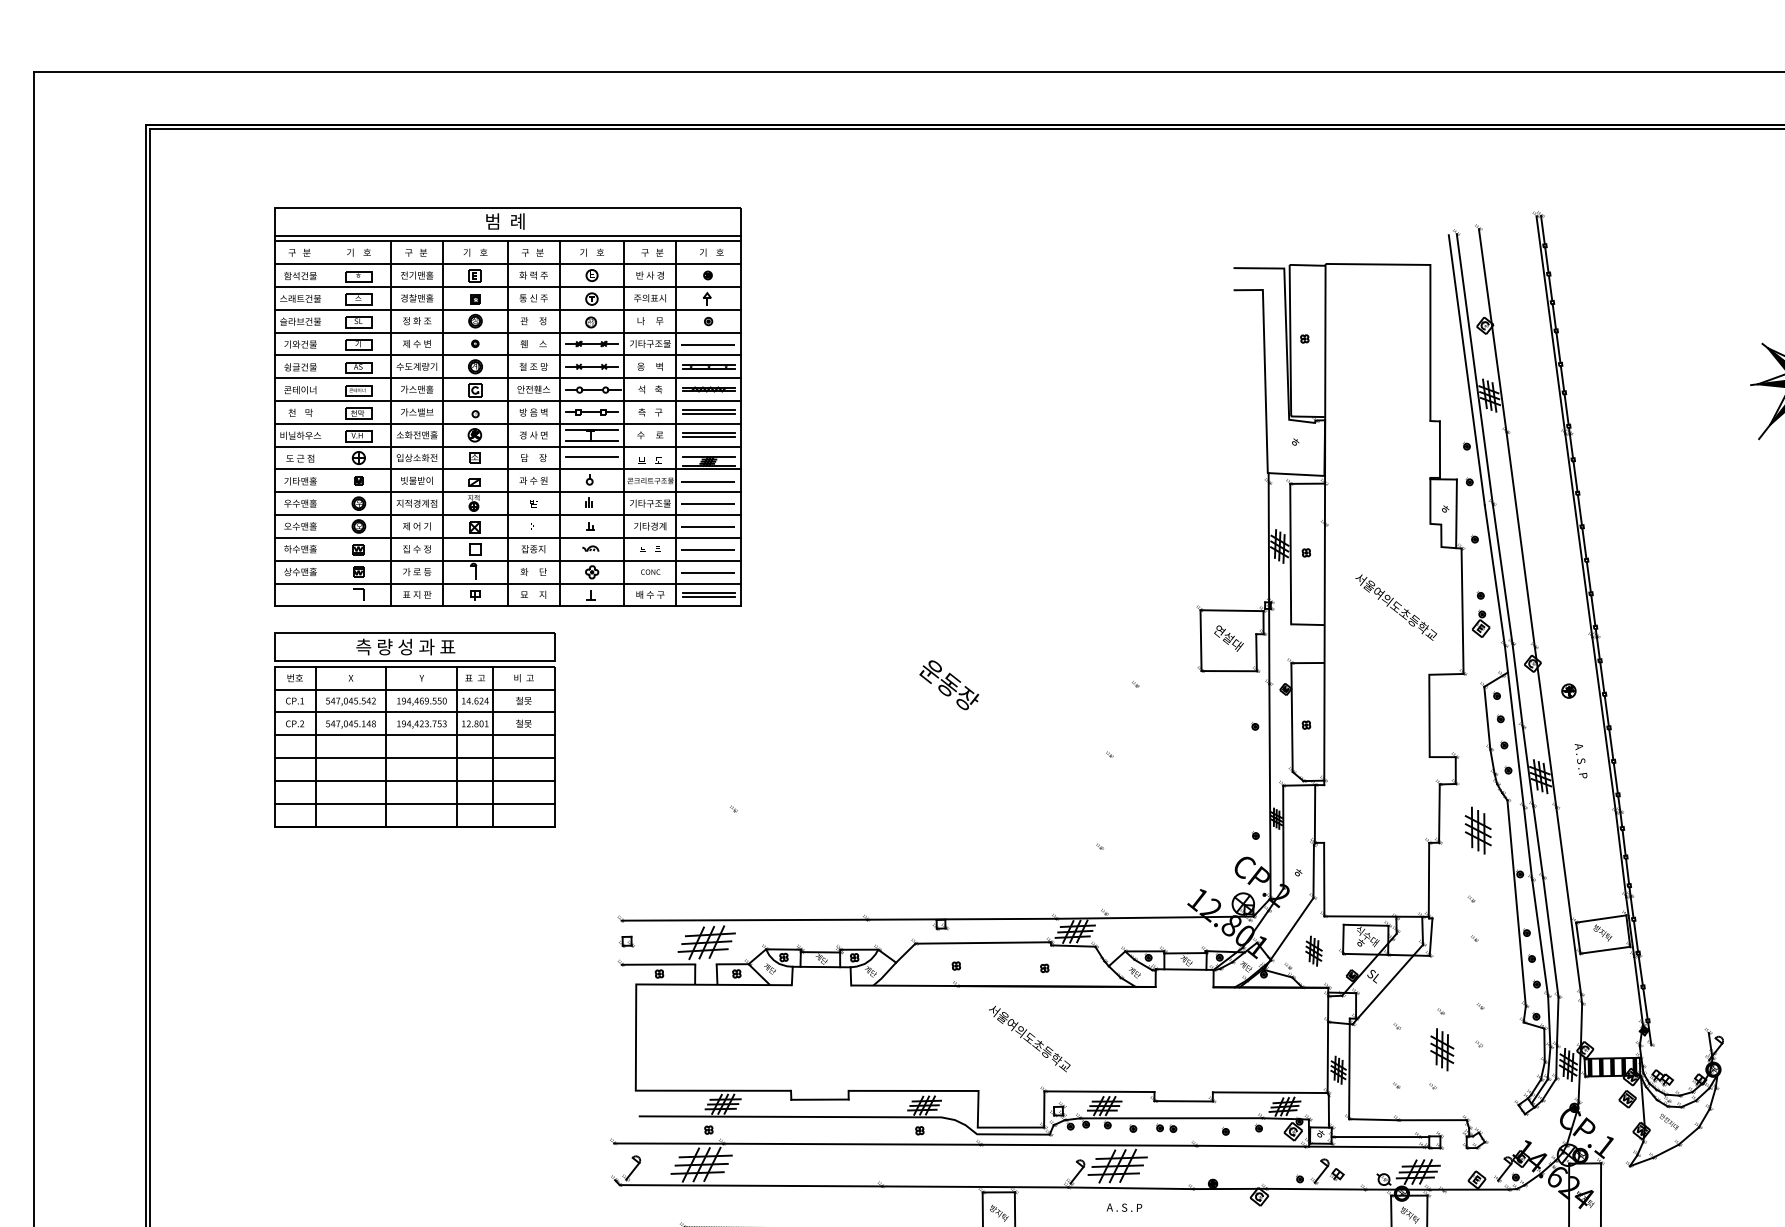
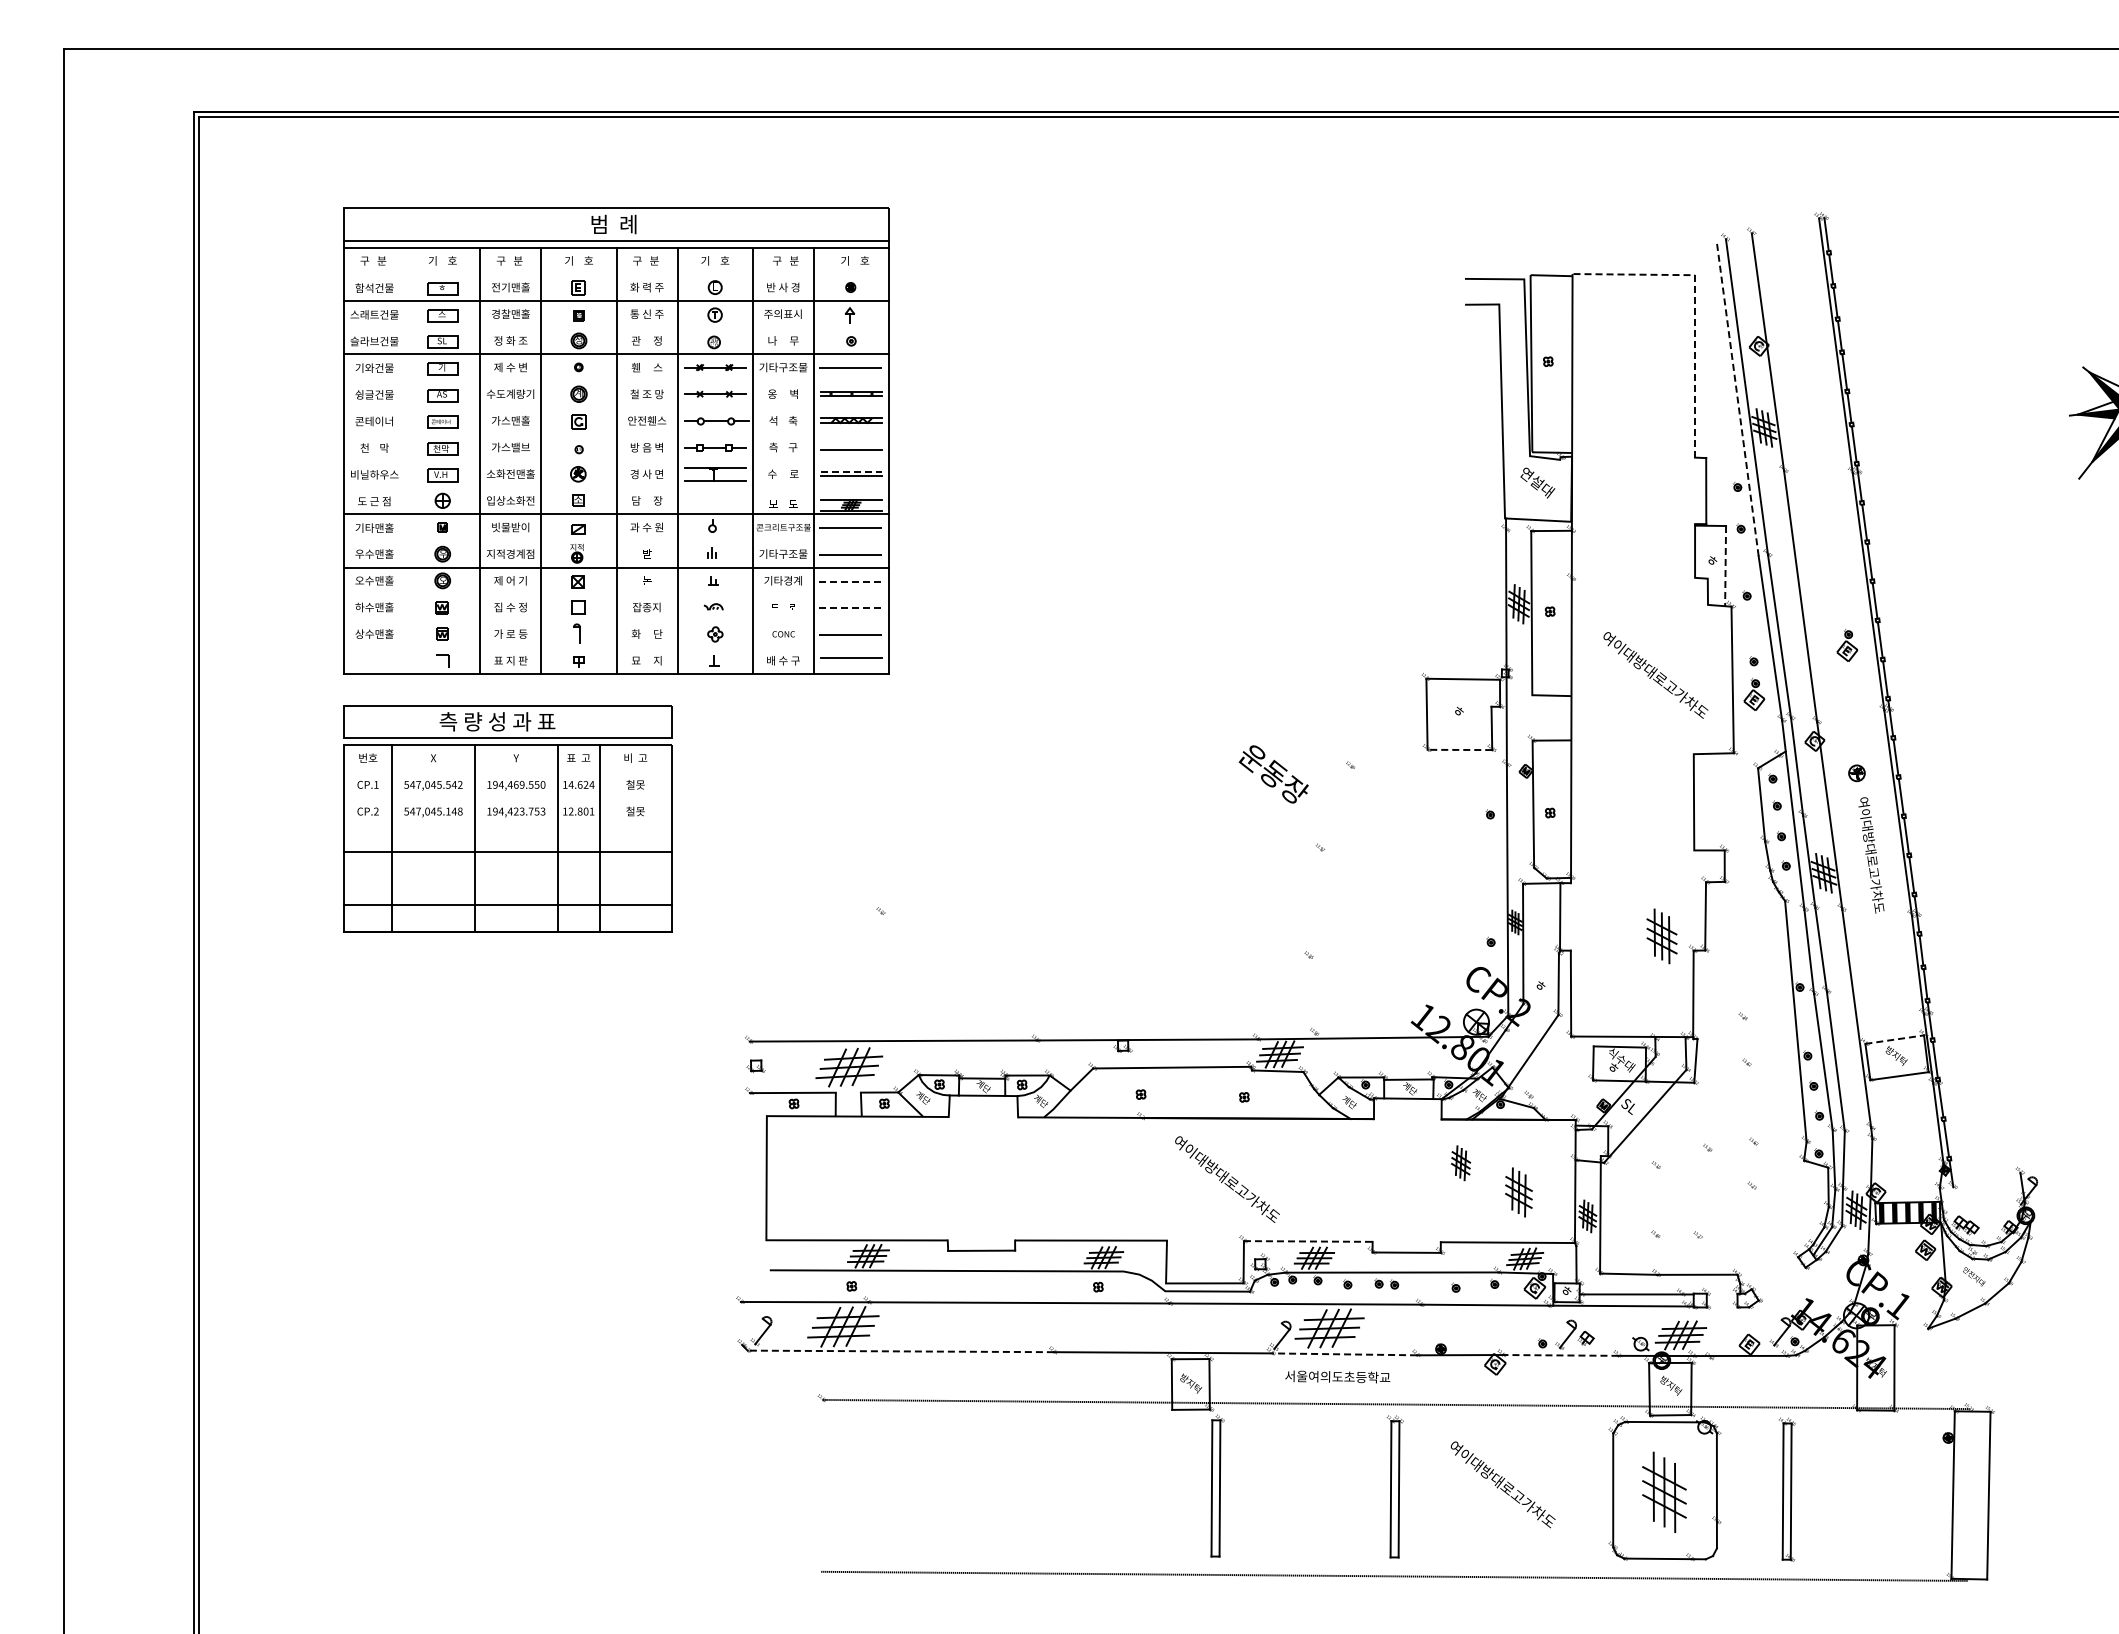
line: (507, 264) -> (616, 274), removed
line: (1430, 290) -> (1695, 304), solid -> dashed
line: (507, 309) -> (616, 327), removed
line: (507, 355) -> (616, 380), removed
line: (1466, 369) -> (1737, 397), solid -> dashed
line: (507, 378) -> (616, 407), removed
line: (507, 401) -> (616, 434), removed
line: (708, 410) -> (851, 445), removed
line: (507, 423) -> (616, 460), removed
line: (709, 432) -> (852, 471), solid -> dashed
text: (1295, 442) -> (1537, 482), ㅎ -> 연설대
line: (507, 446) -> (616, 487), removed
line: (592, 457) -> (715, 500), removed
line: (507, 491) -> (616, 540), removed
line: (1456, 514) -> (1725, 566), solid -> dashed
line: (707, 527) -> (850, 581), solid -> dashed
line: (507, 538) -> (616, 594), removed
line: (707, 550) -> (850, 608), solid -> dashed
line: (507, 560) -> (616, 620), removed
part: (1560, 581) -> (1847, 645), added
line: (507, 583) -> (616, 647), removed
line: (708, 596) -> (851, 662), removed
text: (1396, 607) -> (1655, 675), 서울여의도초등학교 -> 여이대방대로고가차도
text: (1228, 638) -> (1459, 711), 연설대 -> ㅎ
line: (1228, 670) -> (1459, 749), solid -> dashed
text: (949, 685) -> (1273, 774), moved
line: (414, 689) -> (507, 771), removed
line: (414, 712) -> (507, 798), removed
line: (414, 734) -> (507, 824), removed
text: (1581, 761) -> (1871, 855), A . S . P -> 여이대방대로고가차도
line: (414, 781) -> (507, 878), removed
part: (1477, 830) -> (1661, 936), moved
line: (1601, 918) -> (1894, 1039), solid -> dashed
part: (1314, 951) -> (1461, 1163), moved
text: (1030, 1038) -> (1227, 1179), 서울여의도초등학교 -> 여이대방대로고가차도
part: (1441, 1049) -> (1518, 1192), moved
line: (1099, 1091) -> (1308, 1241), solid -> dashed
line: (750, 1185) -> (900, 1351), solid -> dashed
line: (1130, 1188) -> (1344, 1354), solid -> dashed
line: (1314, 1189) -> (1559, 1355), solid -> dashed
text: (1124, 1207) -> (1337, 1376), A . S . P -> 서울여의도초등학교

